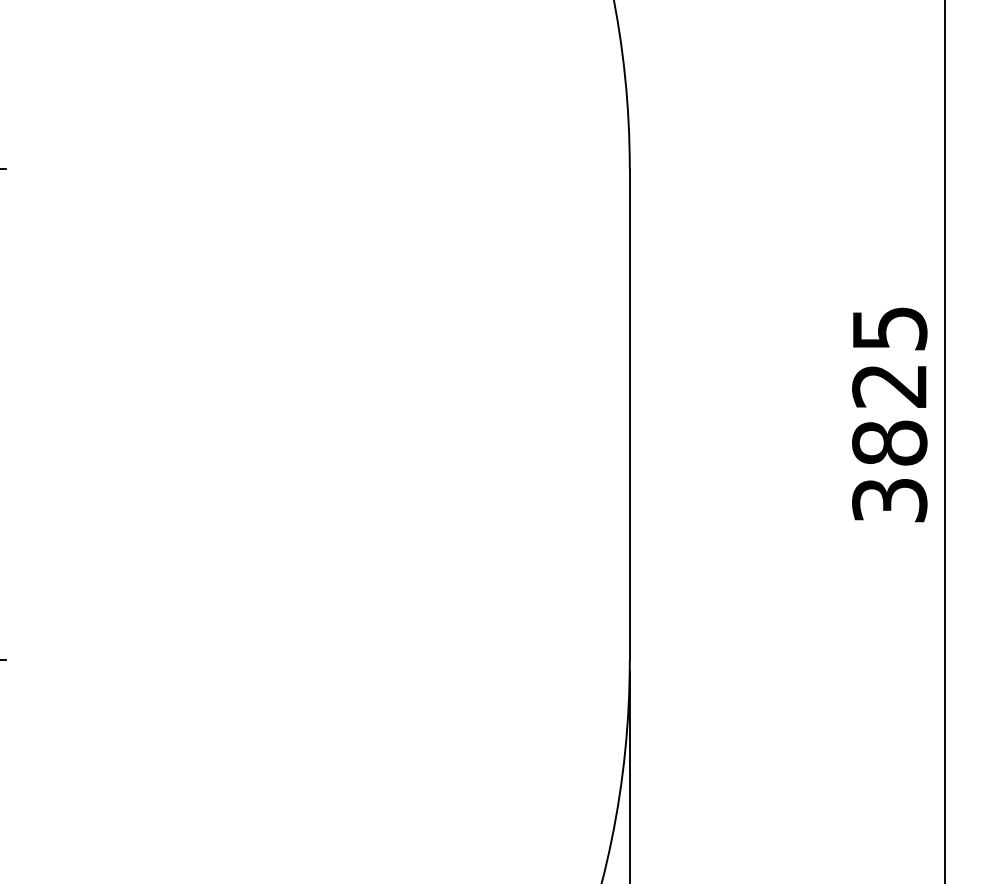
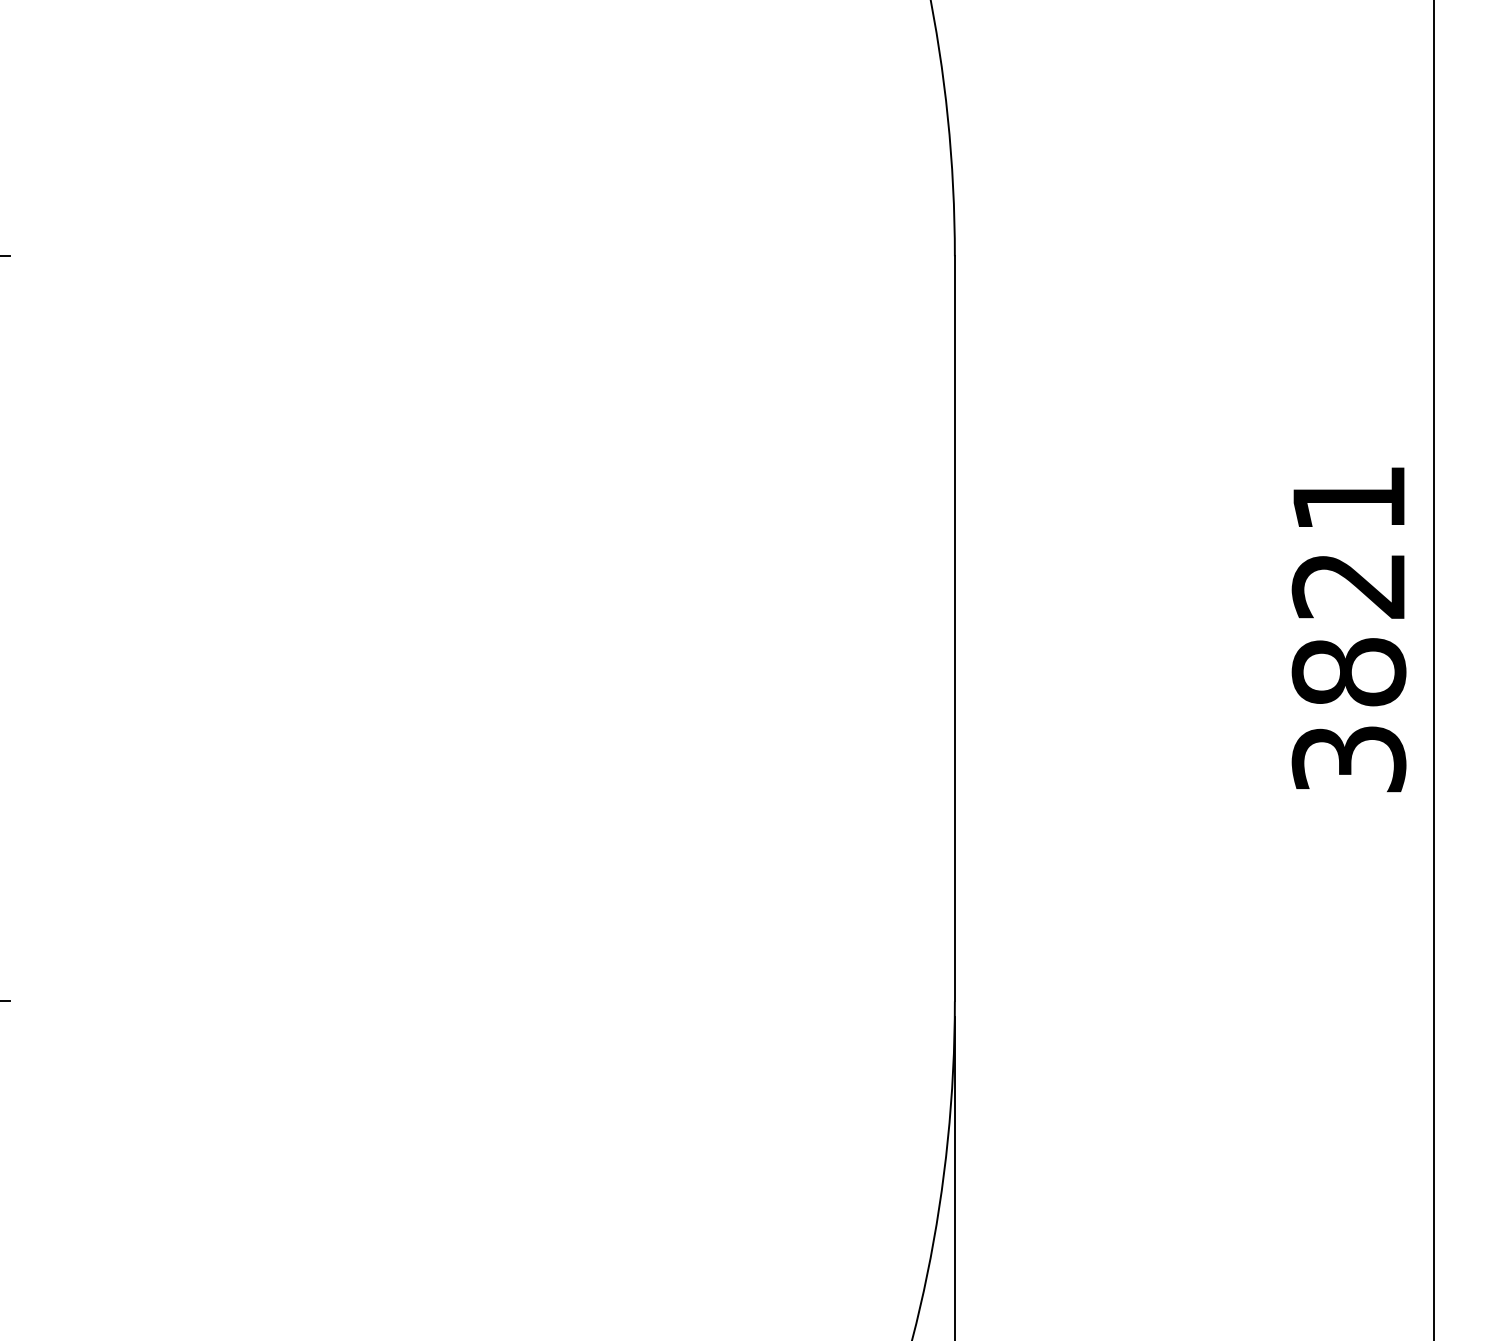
text: (890, 328) -> (1350, 498), 3825 -> 3821

